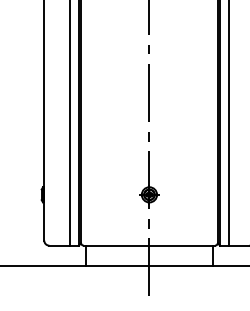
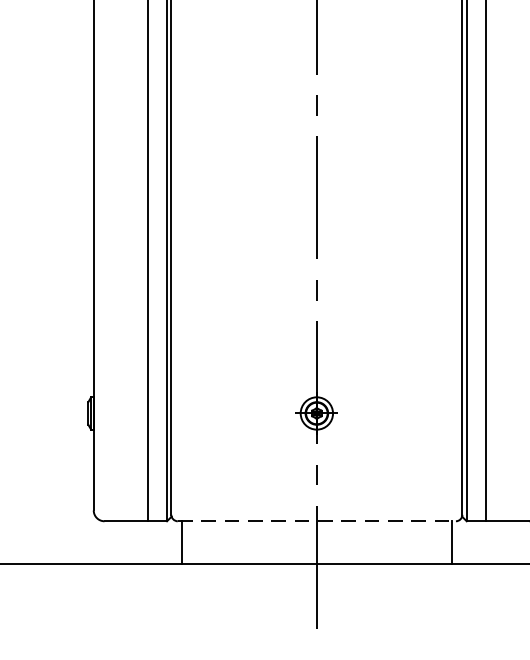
line: (149, 245) -> (316, 520), solid -> dashed

